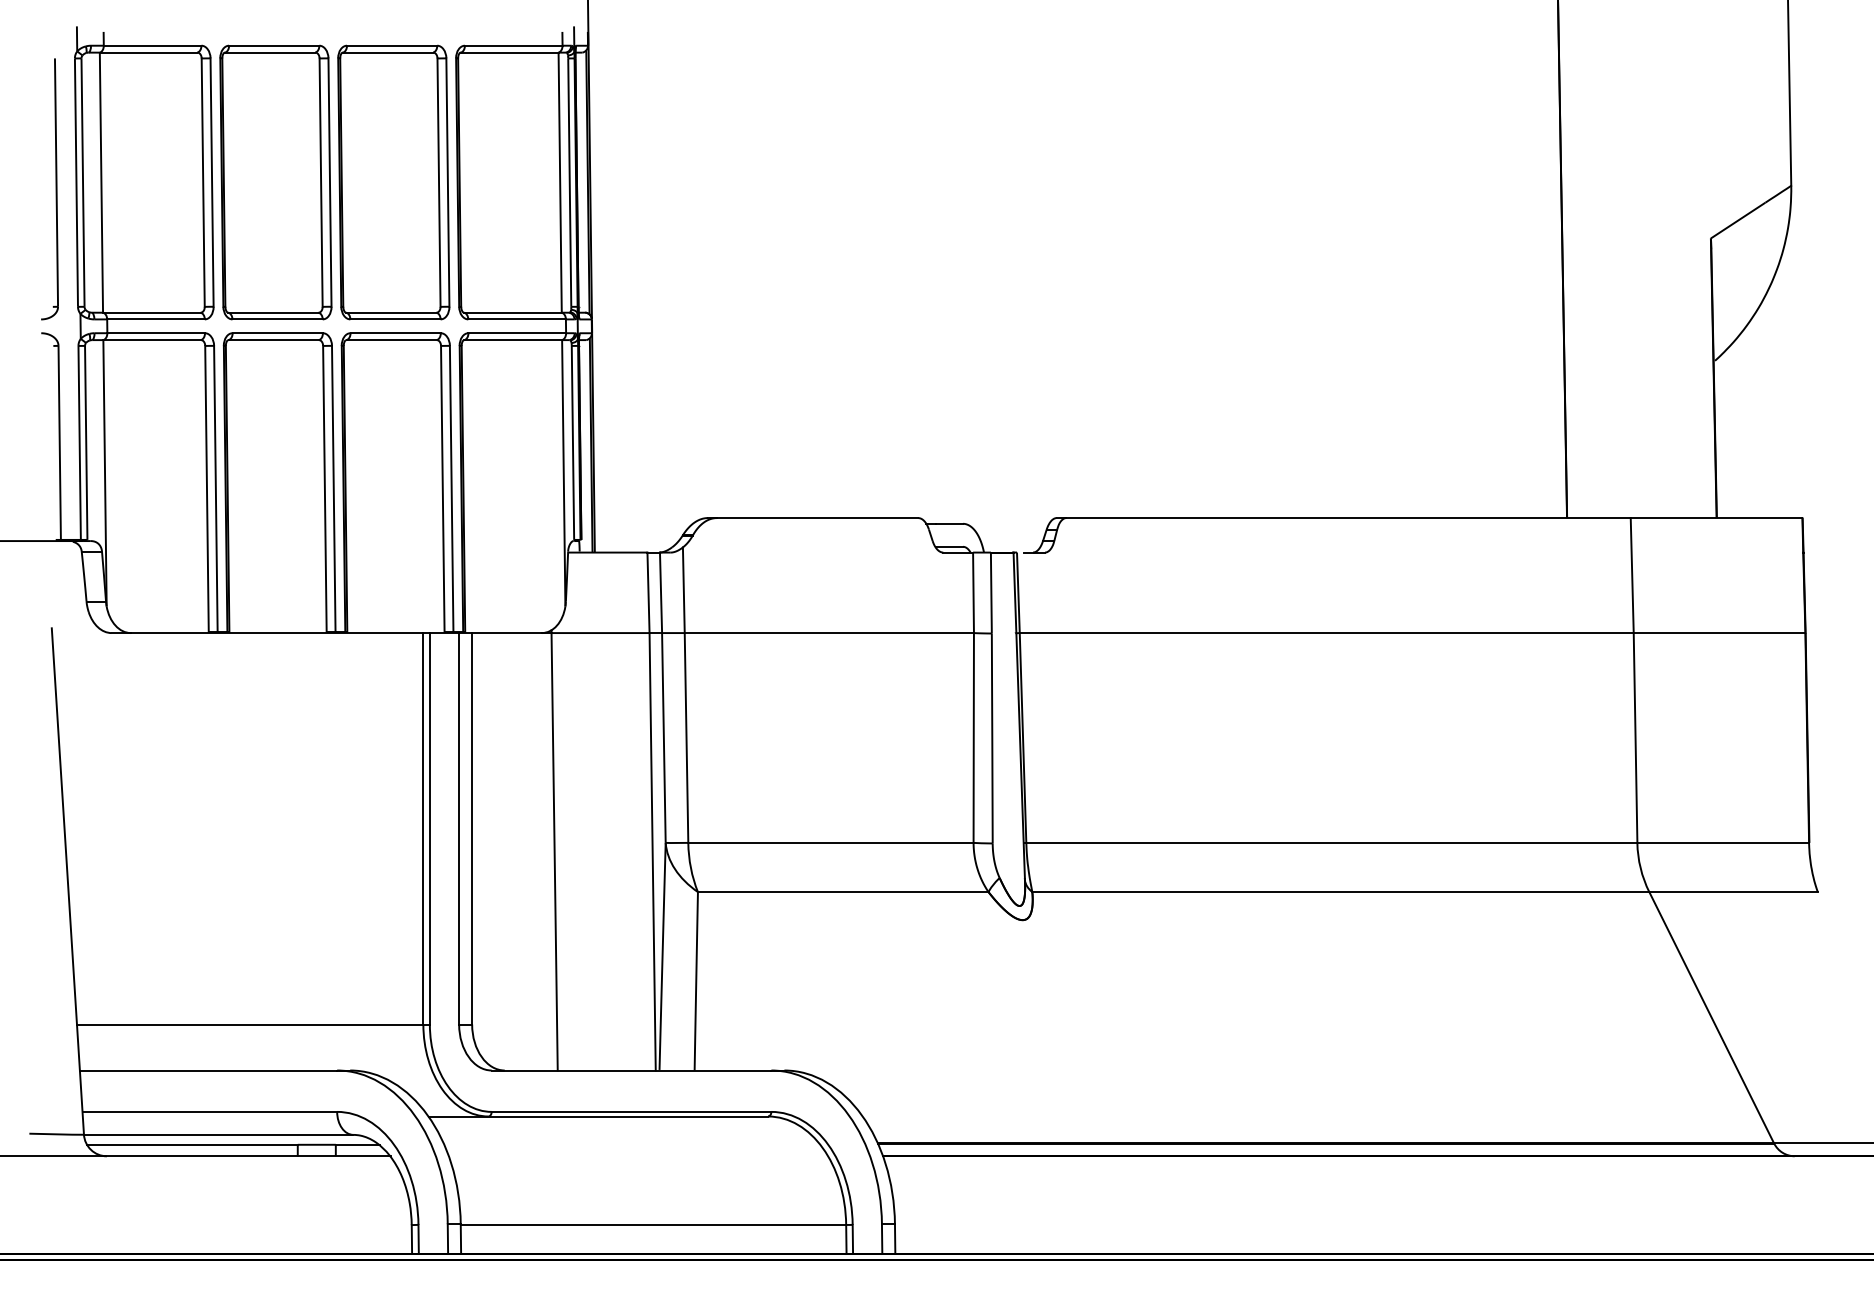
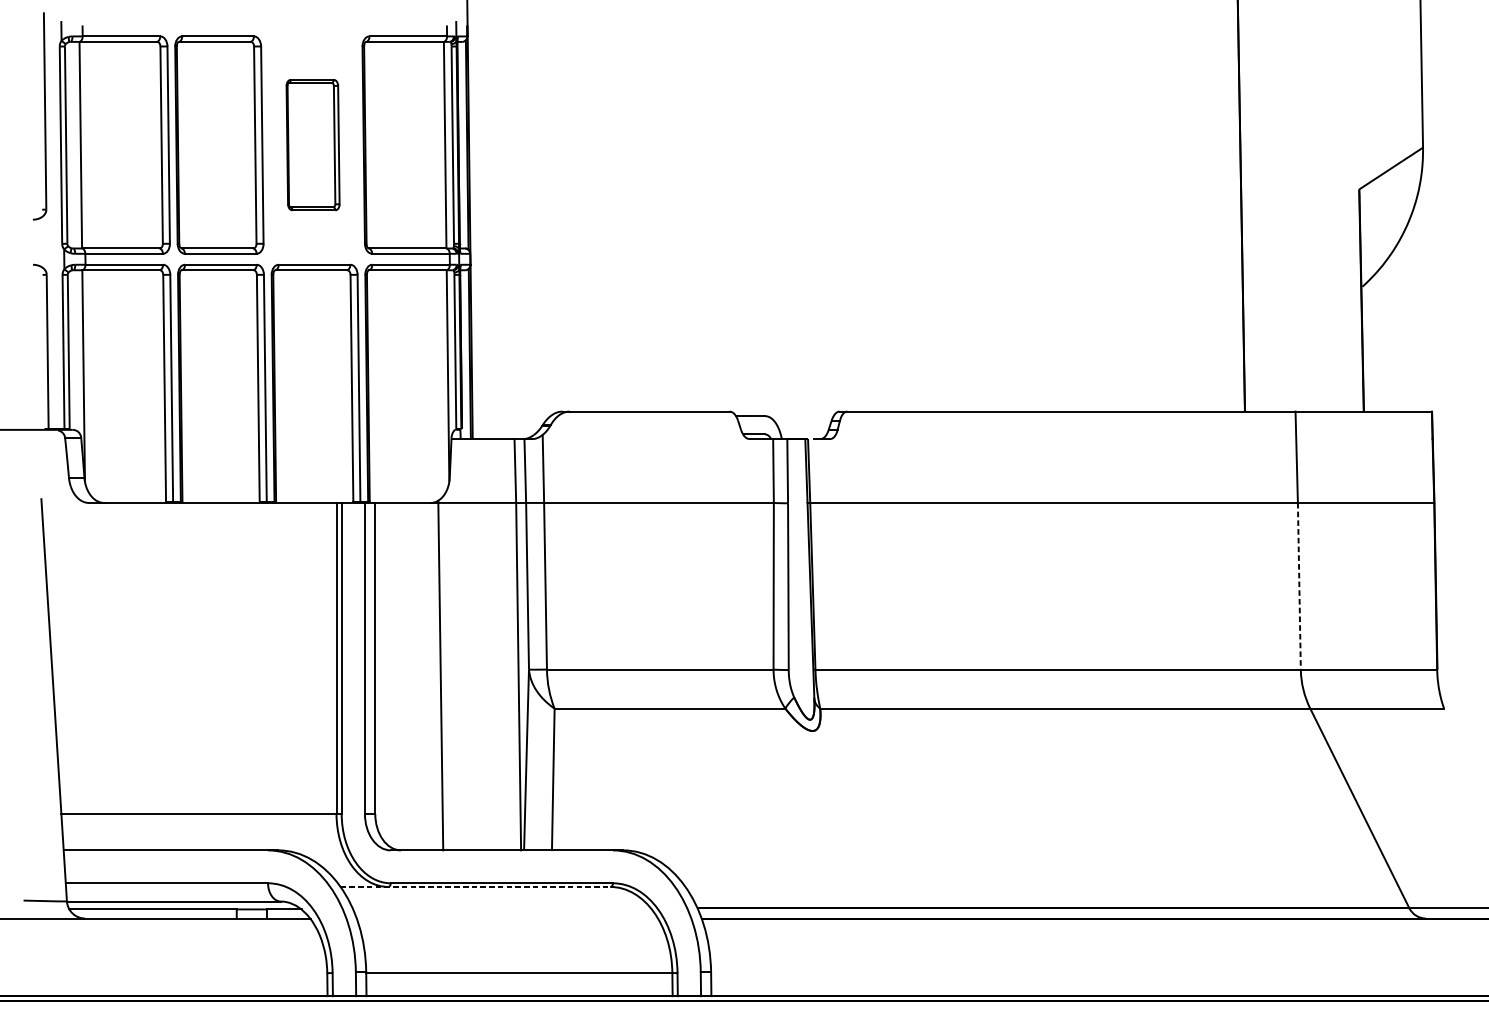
part: (393, 182) -> (312, 145), size x0.6
part: (49, 189) -> (39, 116), moved
line: (1635, 737) -> (1299, 585), solid -> dashed
line: (598, 1116) -> (475, 886), solid -> dashed

